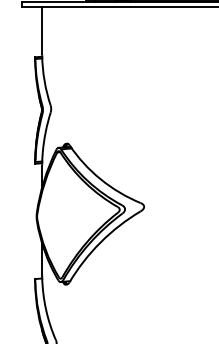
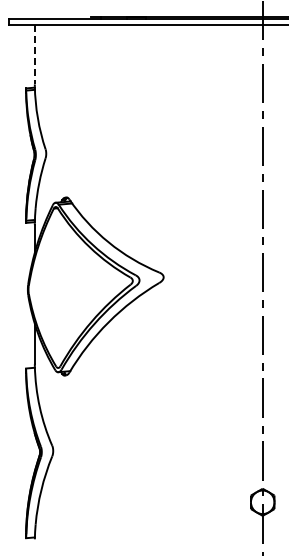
line: (41, 30) -> (34, 54), solid -> dashed

